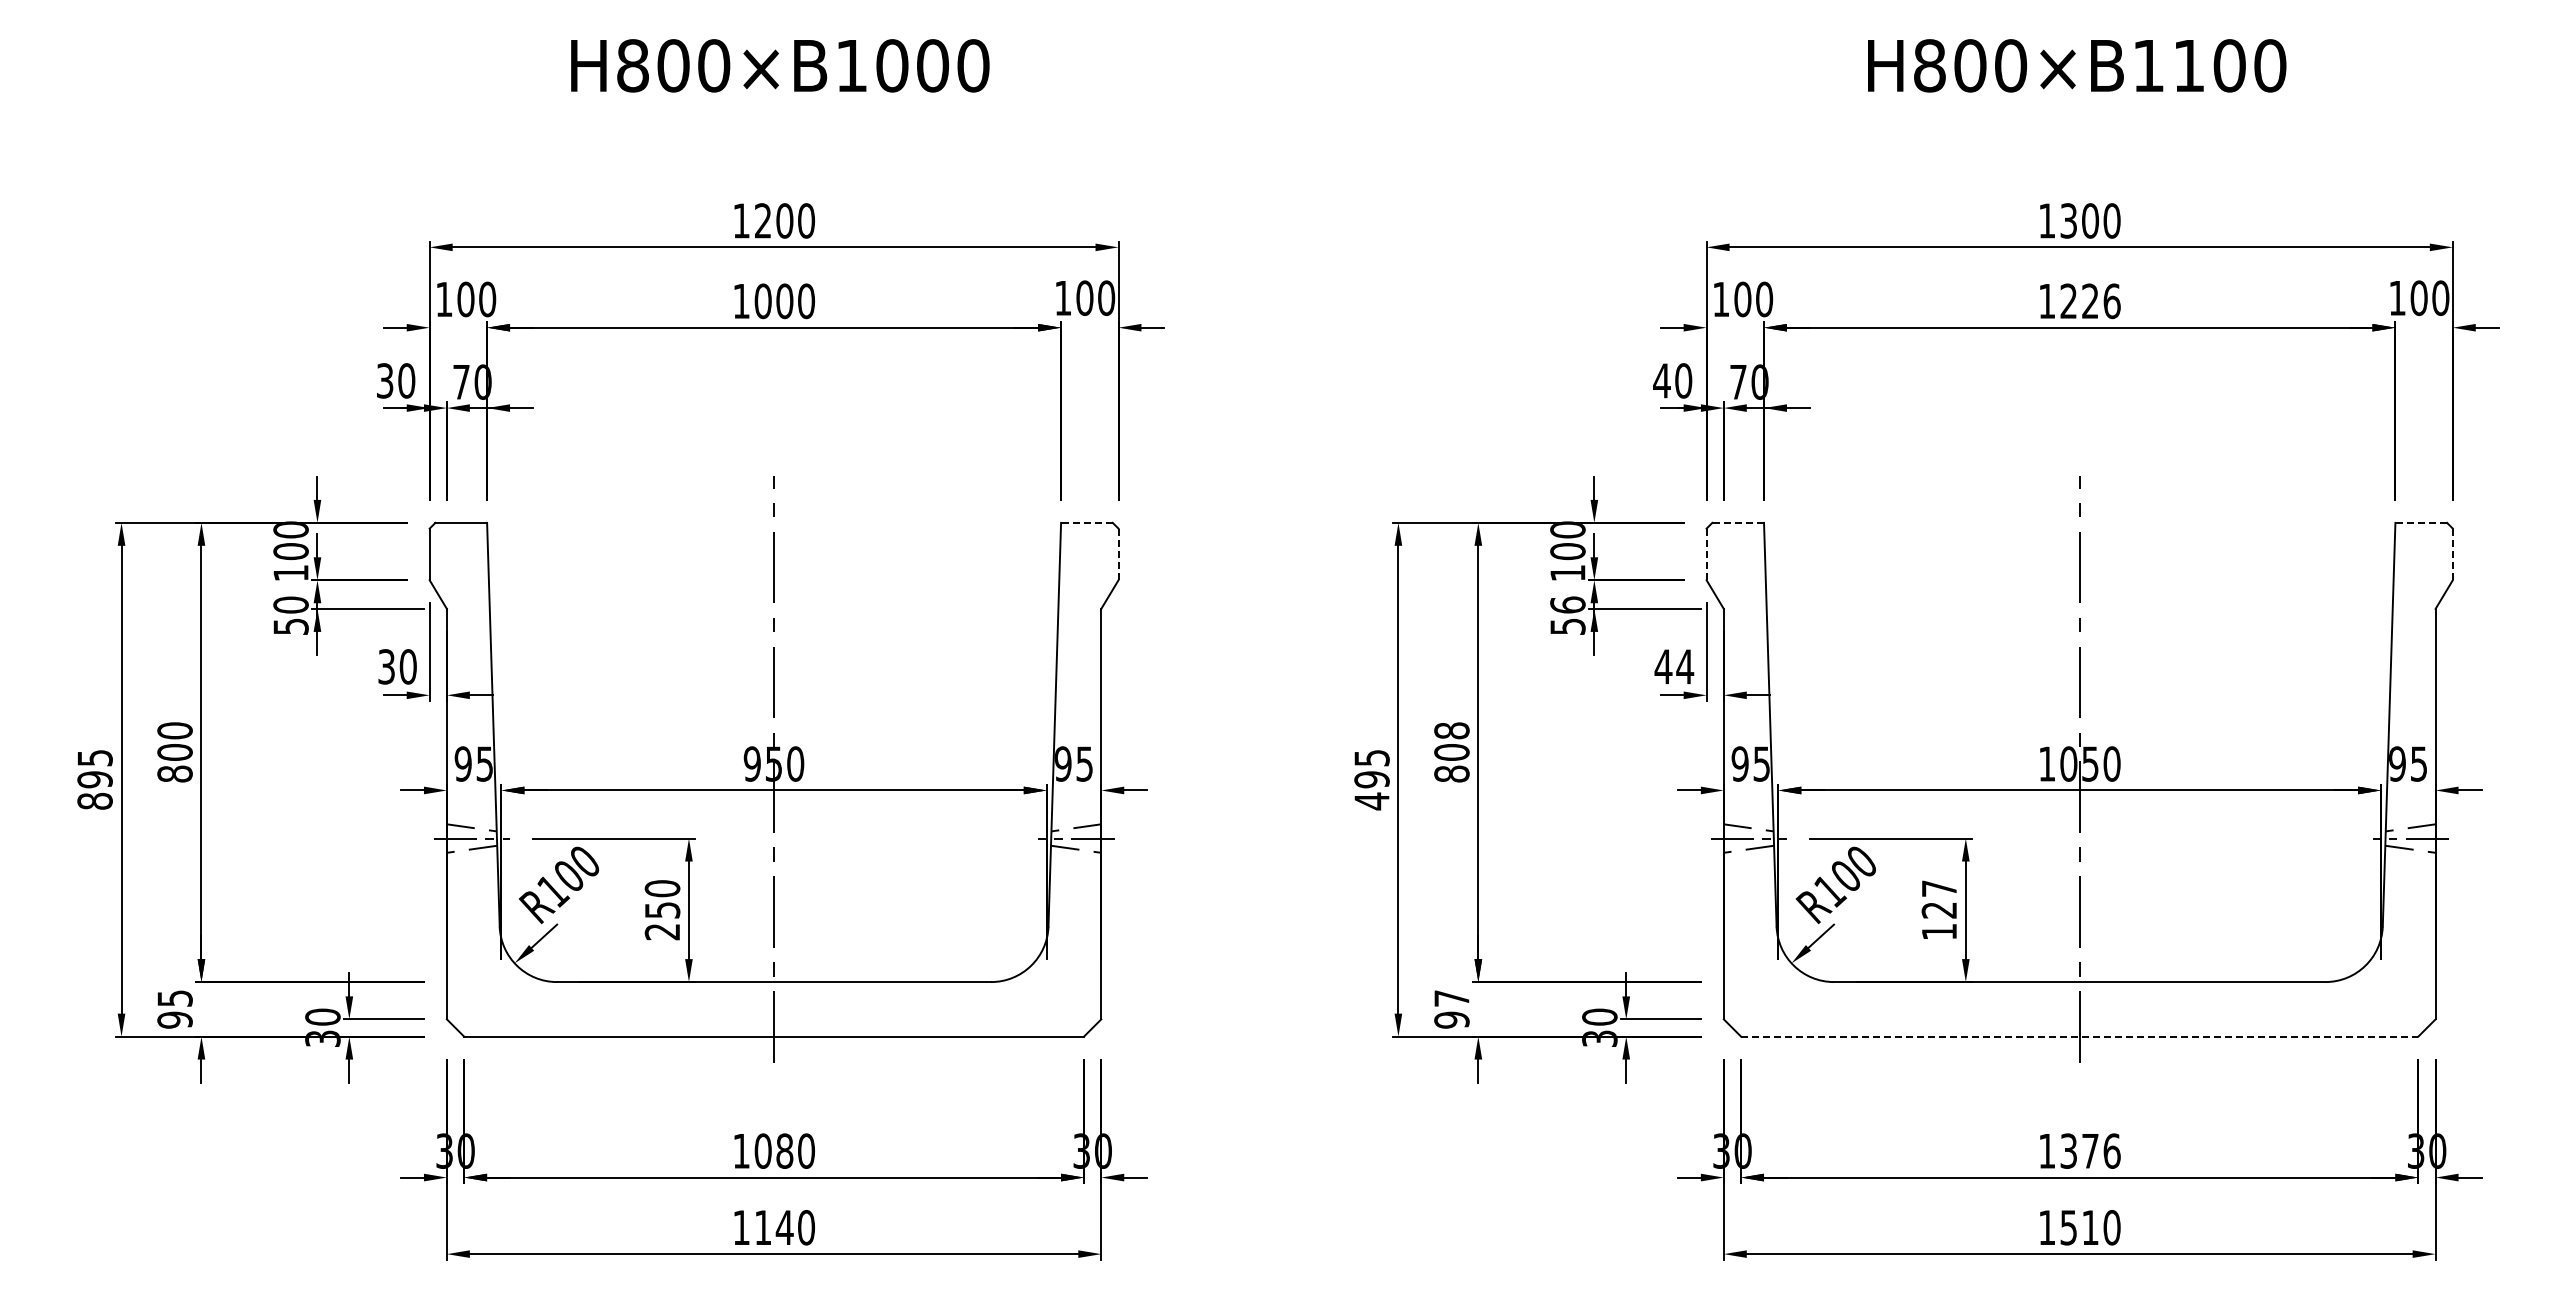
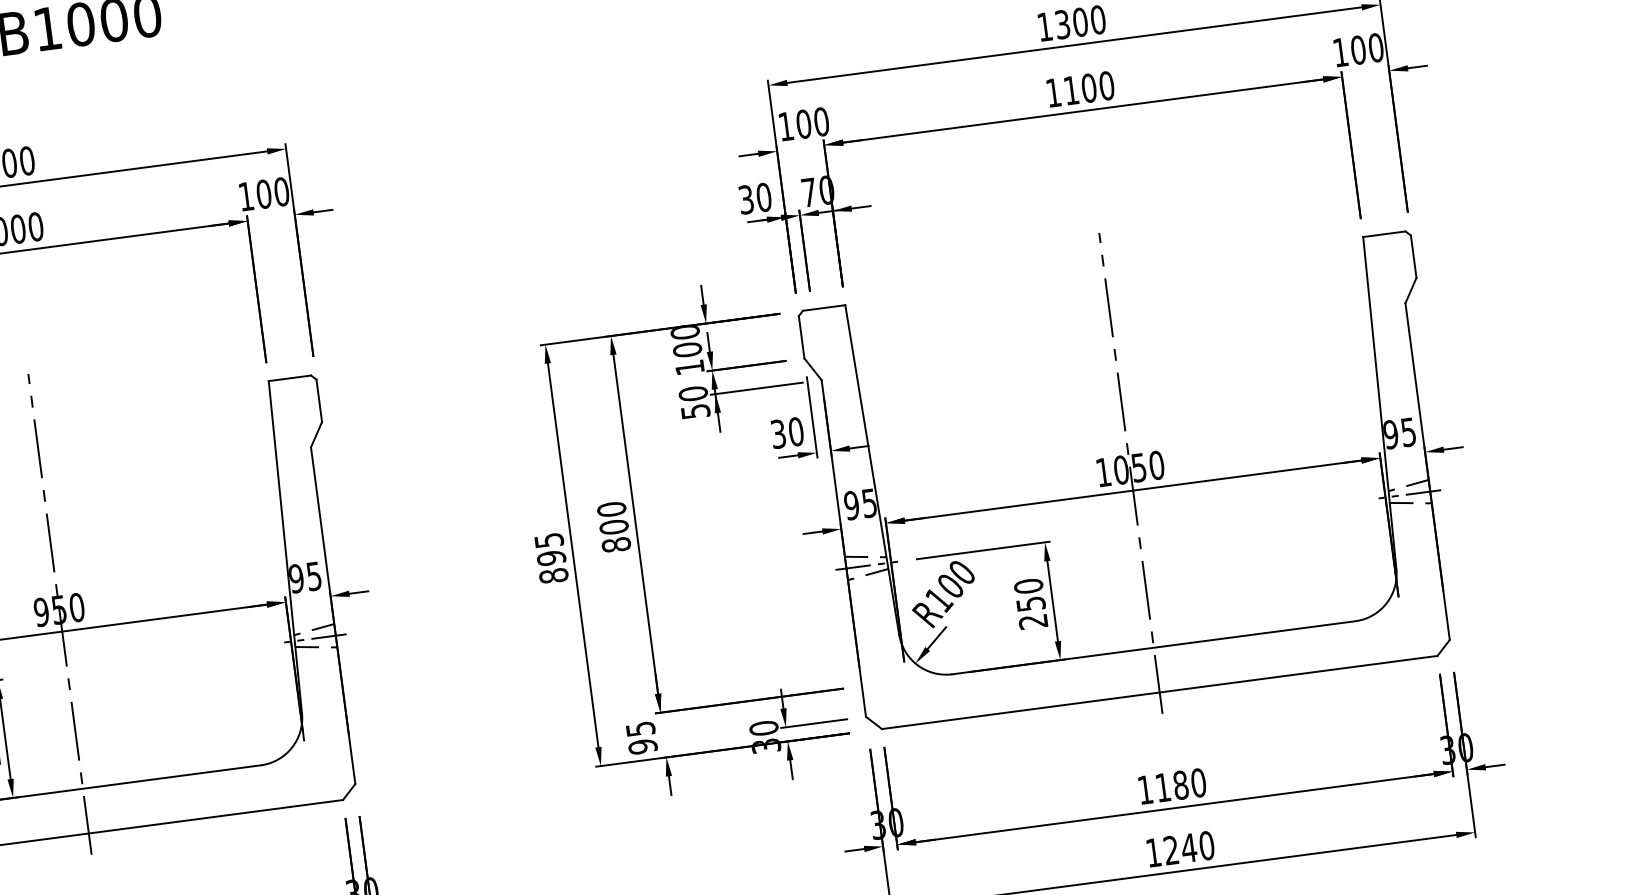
text: (2090, 301) -> (1089, 88), 1226 -> 1100
text: (1661, 380) -> (745, 199), 40 -> 30
line: (1086, 522) -> (289, 378), dashed -> solid
line: (1738, 522) -> (824, 307), dashed -> solid
line: (2421, 522) -> (1384, 233), dashed -> solid
line: (1118, 554) -> (319, 400), dashed -> solid
line: (1706, 554) -> (801, 337), dashed -> solid
line: (2452, 554) -> (1413, 256), dashed -> solid
text: (1567, 604) -> (692, 393), 56 -> 50
text: (1674, 666) -> (787, 432), 44 -> 30
text: (1451, 730) -> (611, 509), 808 -> 800
text: (1371, 801) -> (553, 576), 495 -> 895
text: (1939, 910) -> (1031, 604), 127 -> 250
text: (1451, 998) -> (640, 729), 97 -> 95
line: (2079, 1036) -> (1159, 692), dashed -> solid
text: (2090, 1150) -> (1180, 784), 1376 -> 1180
text: (2079, 1227) -> (1180, 849), 1510 -> 1240

